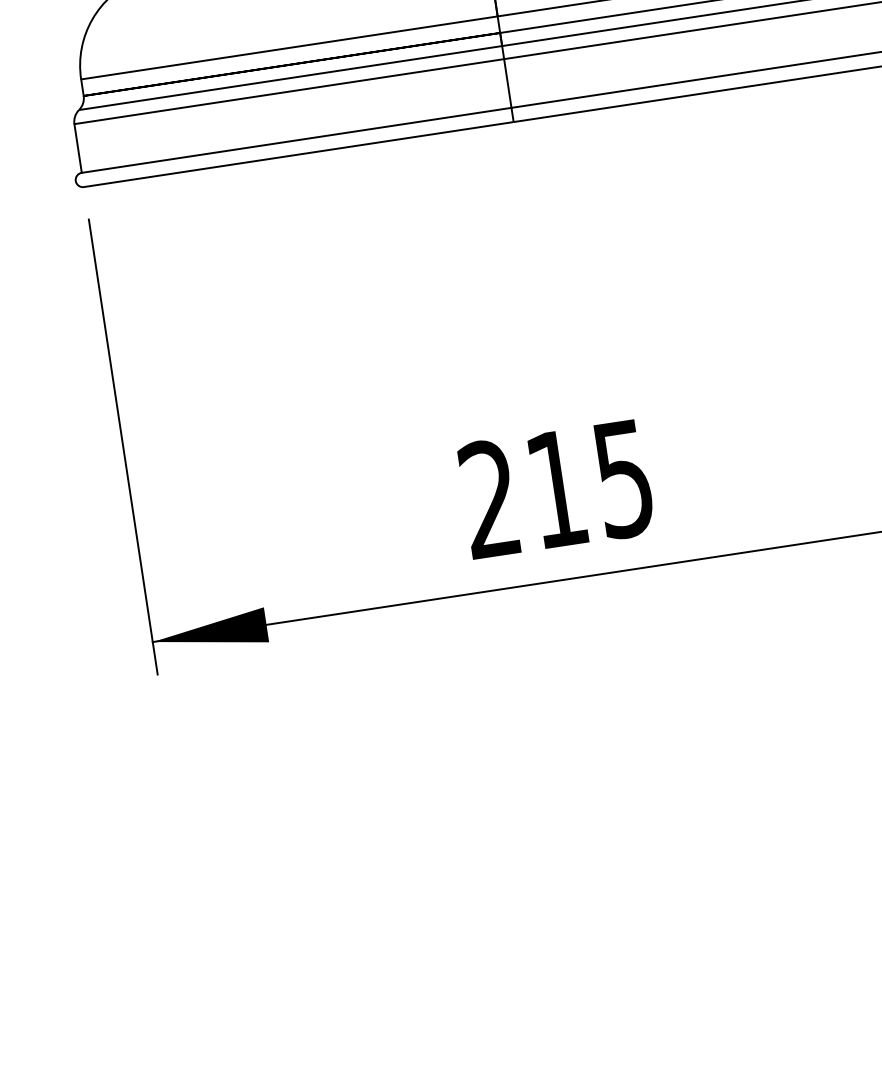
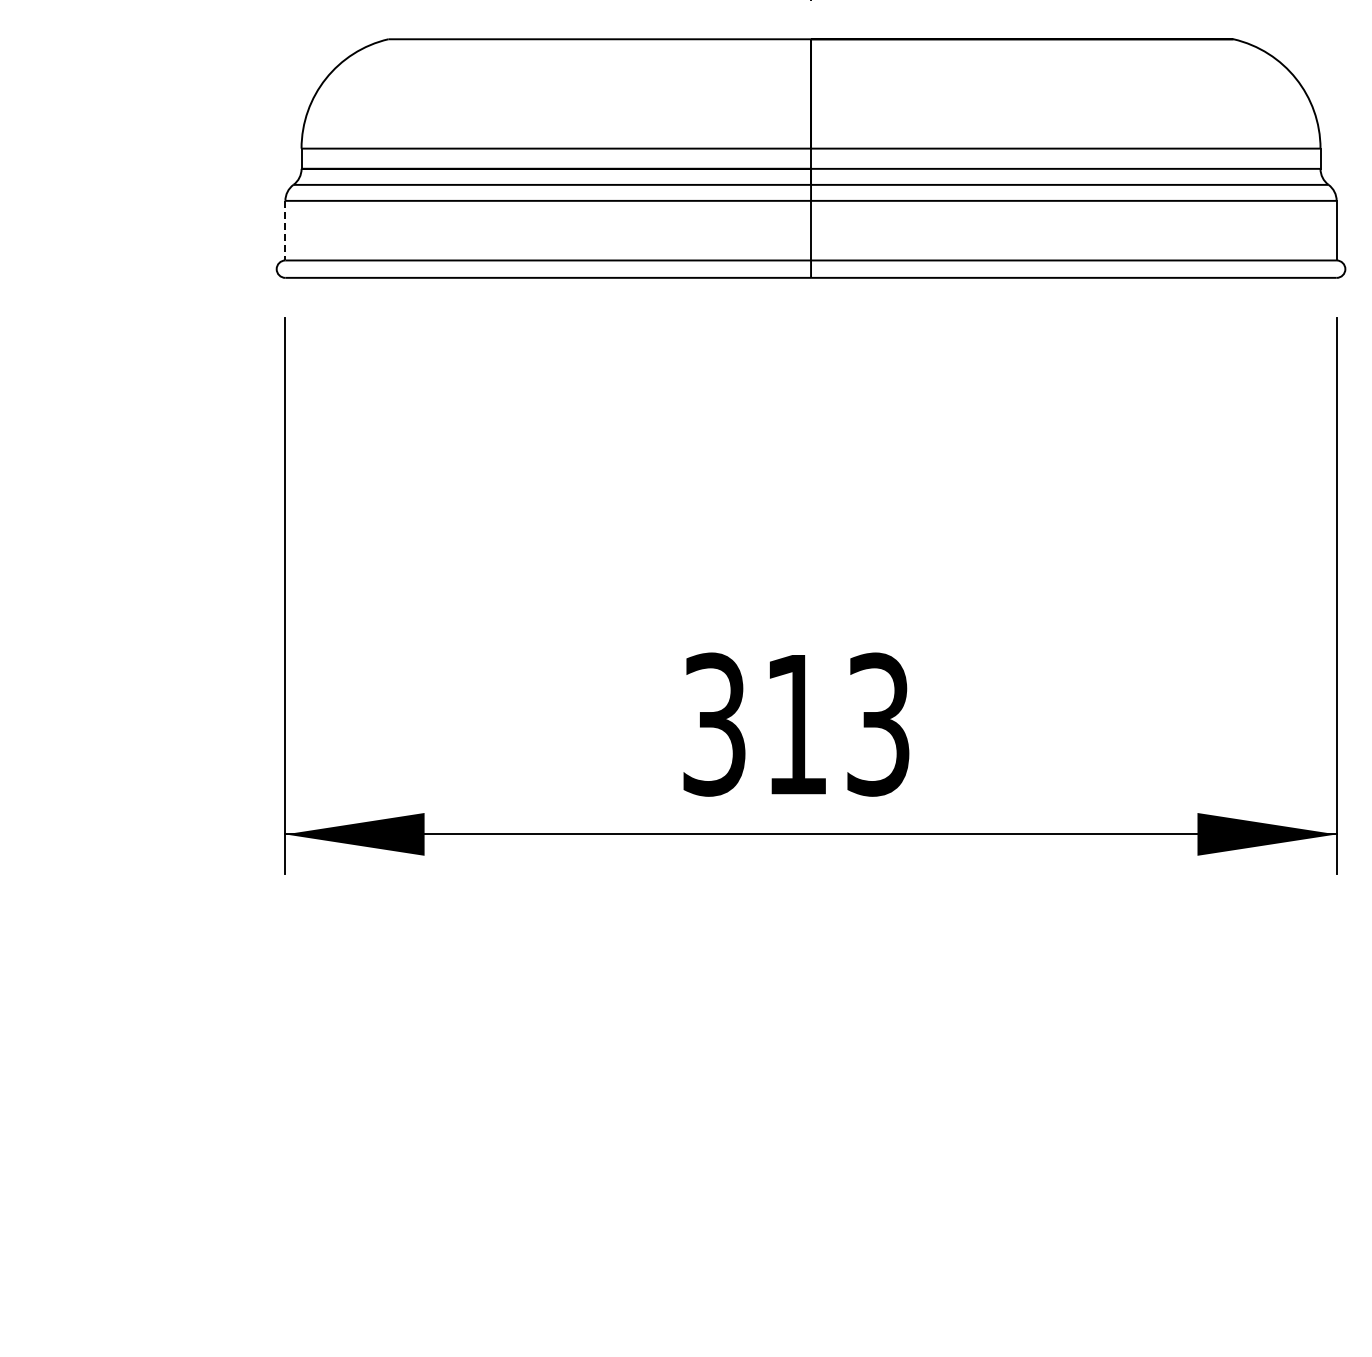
line: (78, 148) -> (285, 230), solid -> dashed
text: (556, 489) -> (796, 724), 215 -> 313

